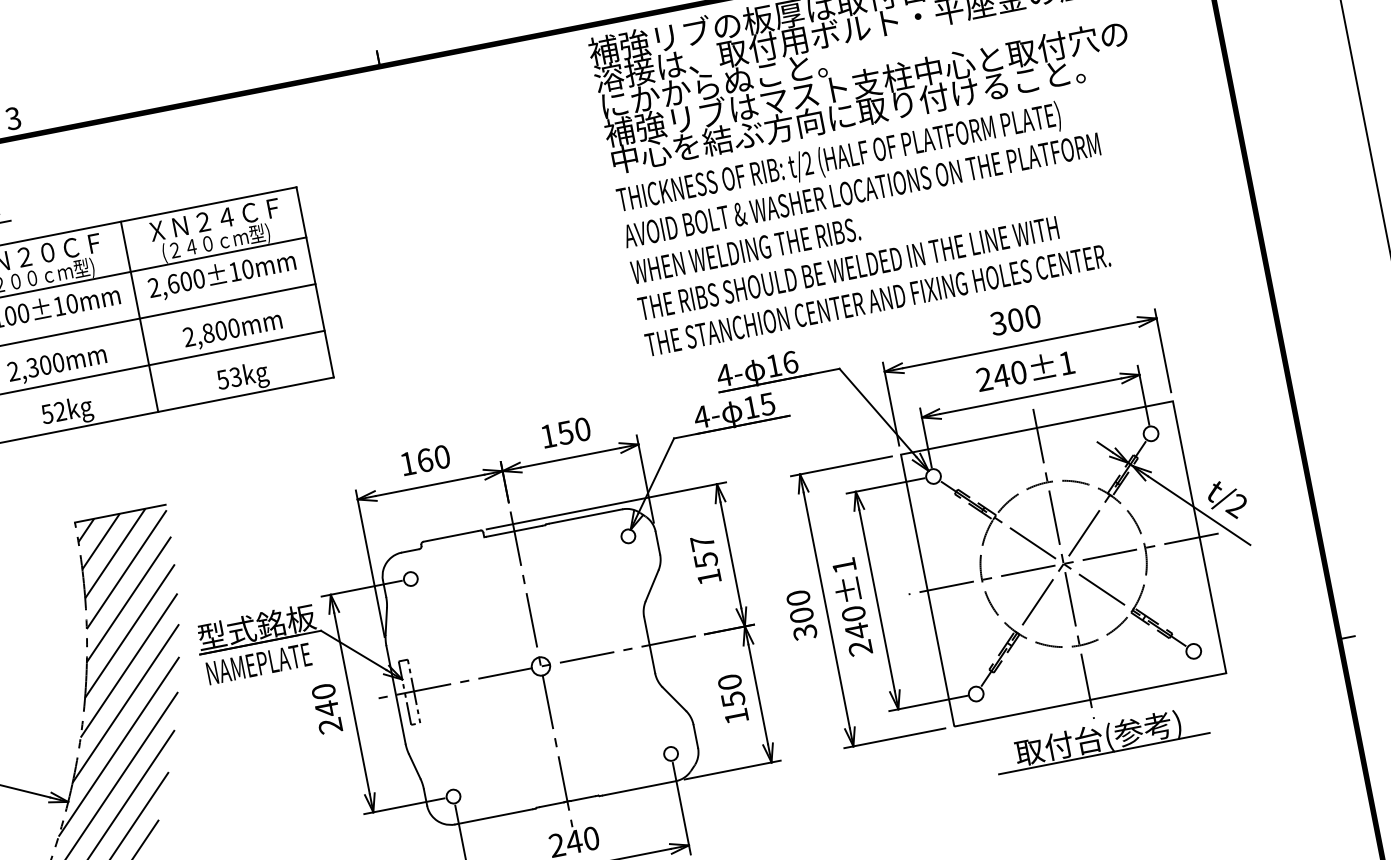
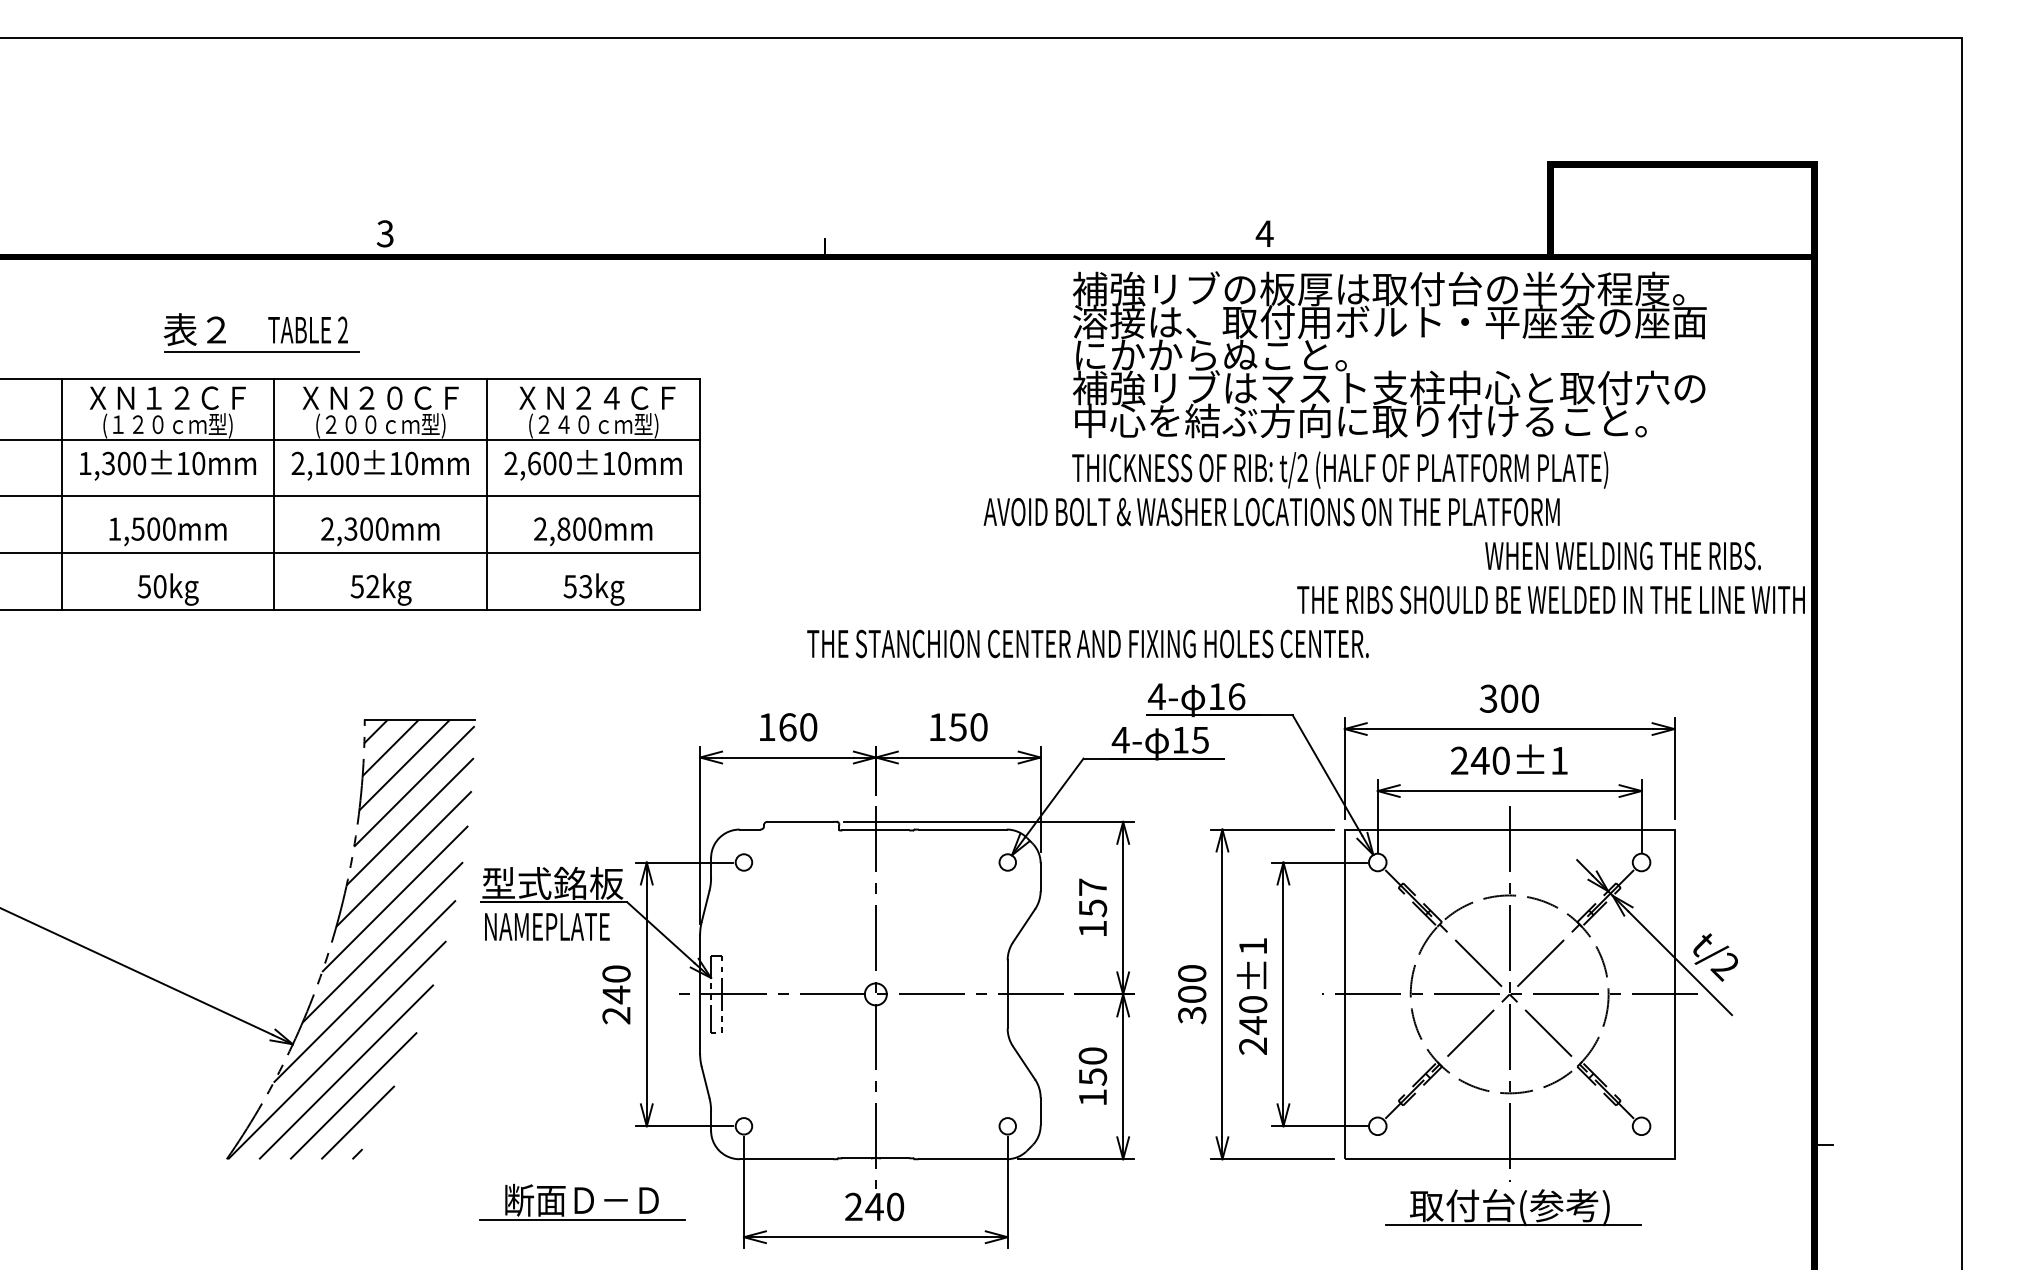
text: (861, 189) -> (1271, 511), moved
text: (745, 250) -> (1622, 555), moved
text: (847, 268) -> (1550, 599), moved
text: (877, 299) -> (1087, 643), moved

